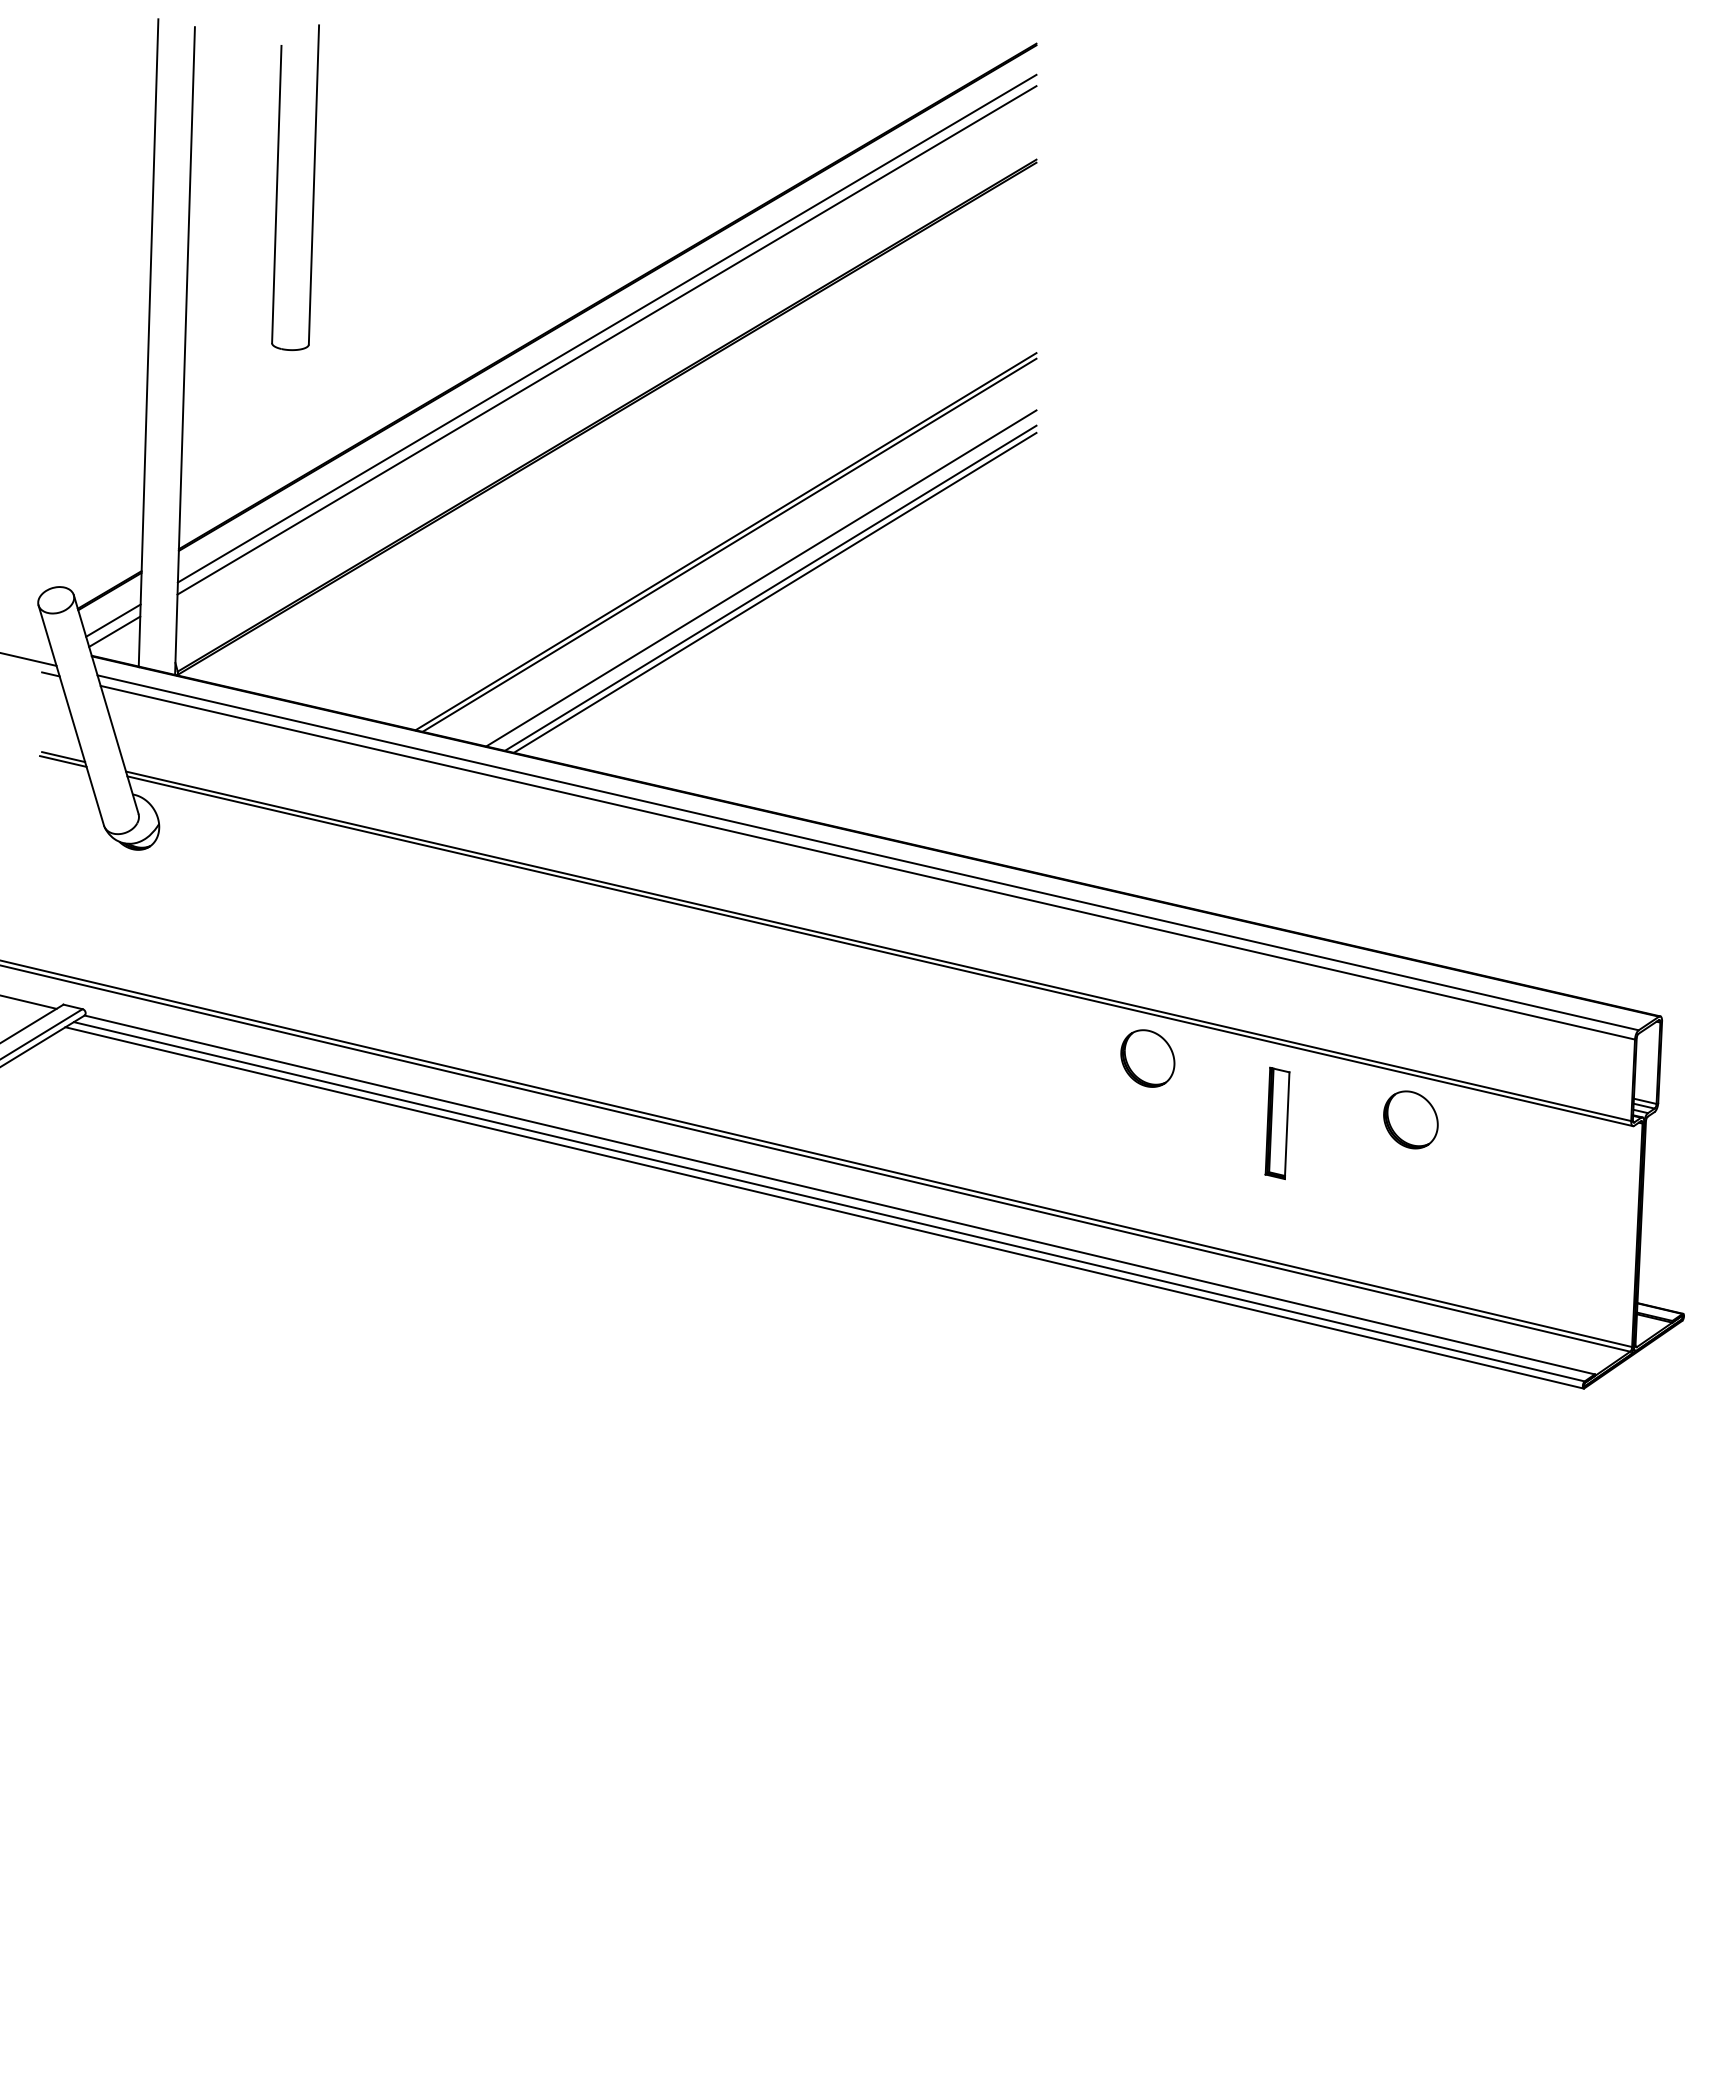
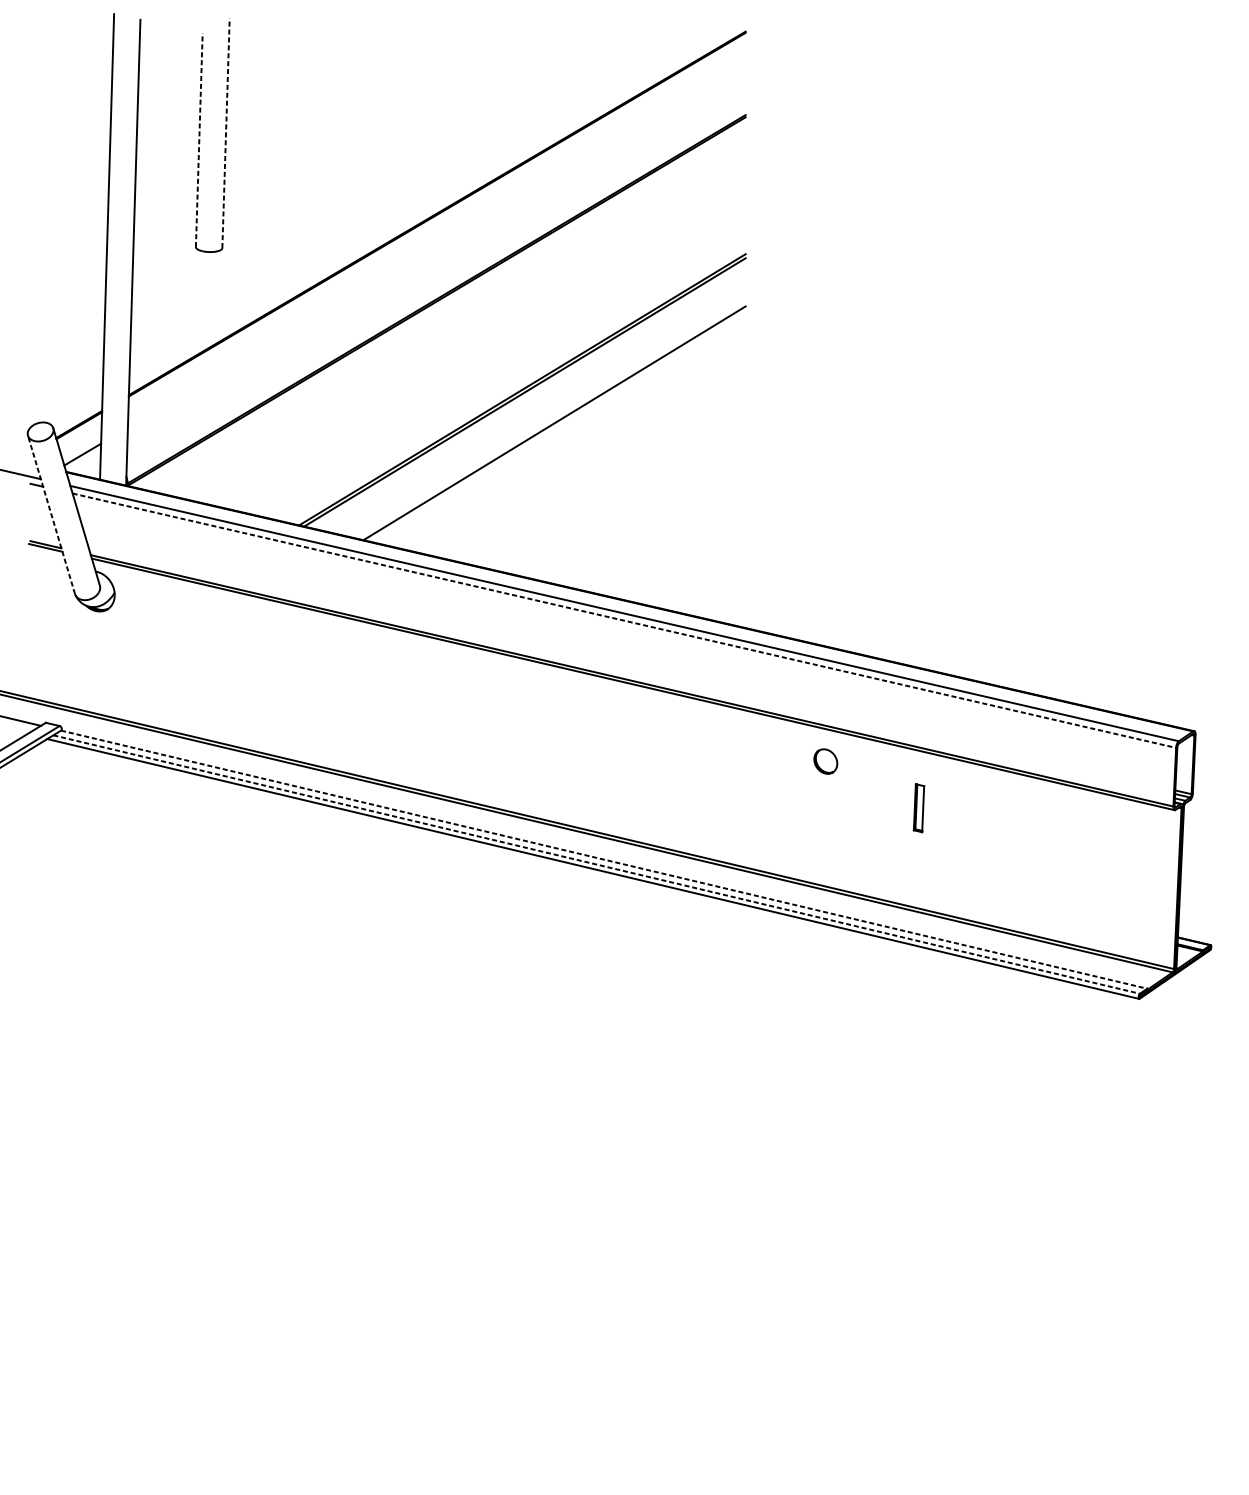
line: (313, 184) -> (225, 132), solid -> dashed
line: (276, 194) -> (199, 140), solid -> dashed
line: (606, 328) -> (436, 236), removed
line: (606, 340) -> (436, 245), removed
line: (761, 578) -> (547, 416), removed
line: (774, 592) -> (557, 426), removed
line: (113, 620) -> (81, 446), removed
line: (71, 715) -> (51, 514), solid -> dashed
line: (868, 862) -> (624, 620), solid -> dashed
part: (1147, 1058) -> (825, 761), size x0.6
part: (1410, 1119) -> (1014, 805), removed
part: (1277, 1123) -> (919, 808), size x0.6
line: (840, 1195) -> (604, 860), solid -> dashed
line: (829, 1201) -> (596, 864), solid -> dashed

